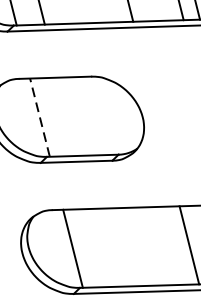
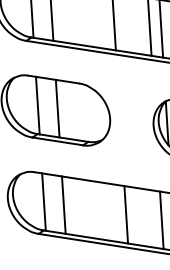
line: (67, 116) -> (57, 108), added
line: (39, 117) -> (37, 105), dashed -> solid
line: (100, 247) -> (63, 204), added

